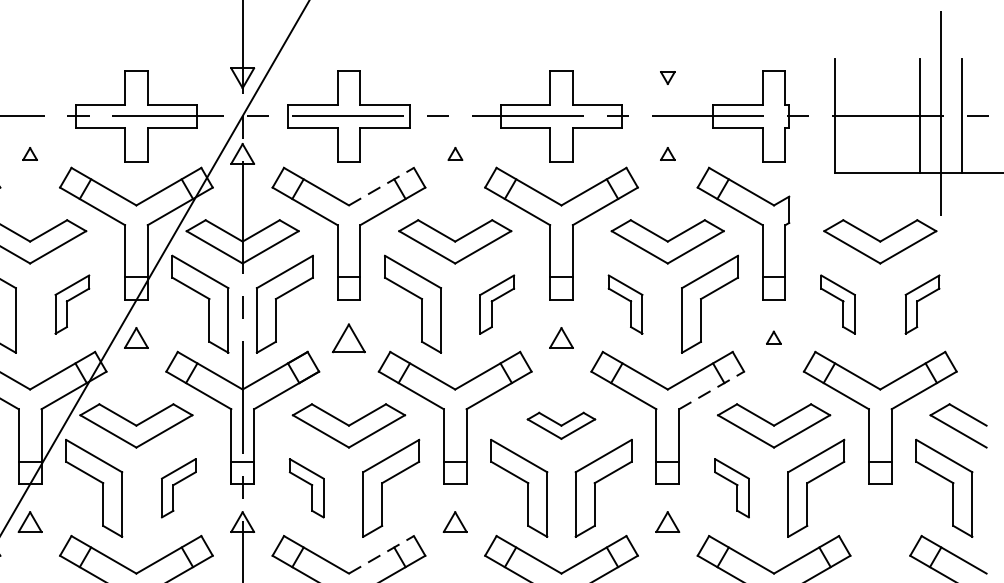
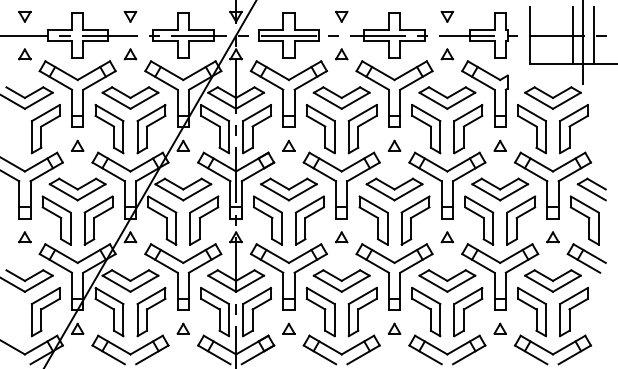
part: (30, 77) -> (130, 16), added
part: (454, 77) -> (341, 16), added
part: (668, 77) -> (447, 16), size x1.67
part: (30, 154) -> (130, 54), size x1.67
part: (454, 154) -> (341, 54), size x1.67
part: (668, 154) -> (447, 54), size x1.67
line: (382, 186) -> (305, 70), dashed -> solid
part: (72, 305) -> (151, 129), size x1.67
part: (496, 305) -> (362, 129), size x1.67
part: (625, 305) -> (426, 129), size x1.67
part: (837, 305) -> (531, 129), size x1.67
part: (921, 305) -> (573, 129), size x1.67
part: (348, 337) -> (288, 145), size x0.71
part: (772, 337) -> (499, 145), size x1.67
line: (712, 389) -> (469, 171), dashed -> solid
part: (561, 425) -> (394, 189), size x1.67
part: (179, 488) -> (204, 220), size x1.67
part: (305, 488) -> (267, 220), size x1.67
part: (732, 488) -> (479, 220), size x1.67
part: (879, 522) -> (552, 237), added
line: (382, 554) -> (305, 253), dashed -> solid

